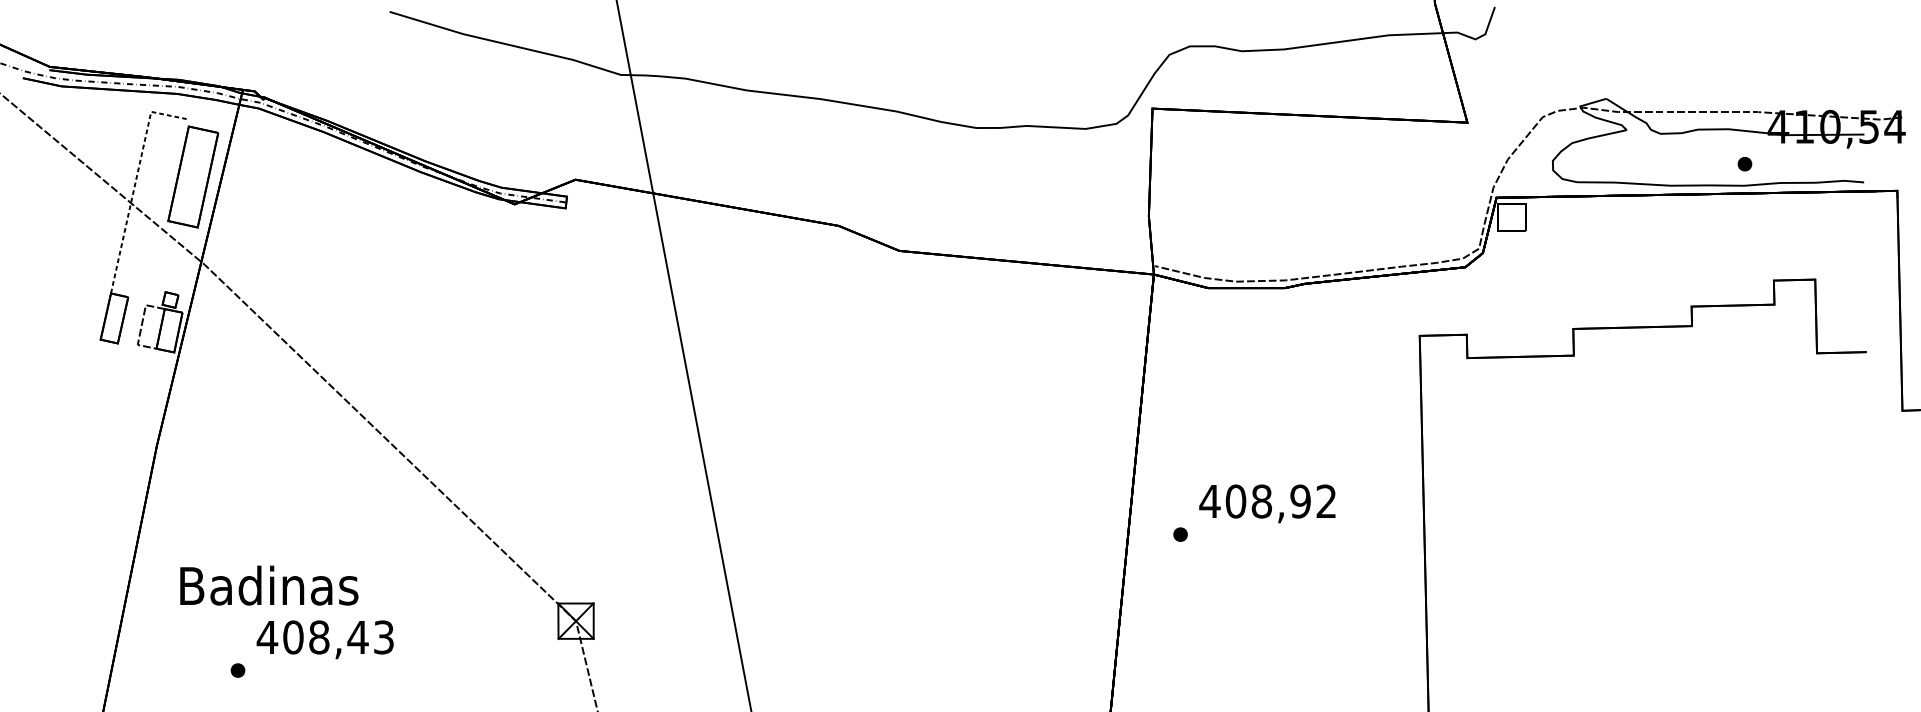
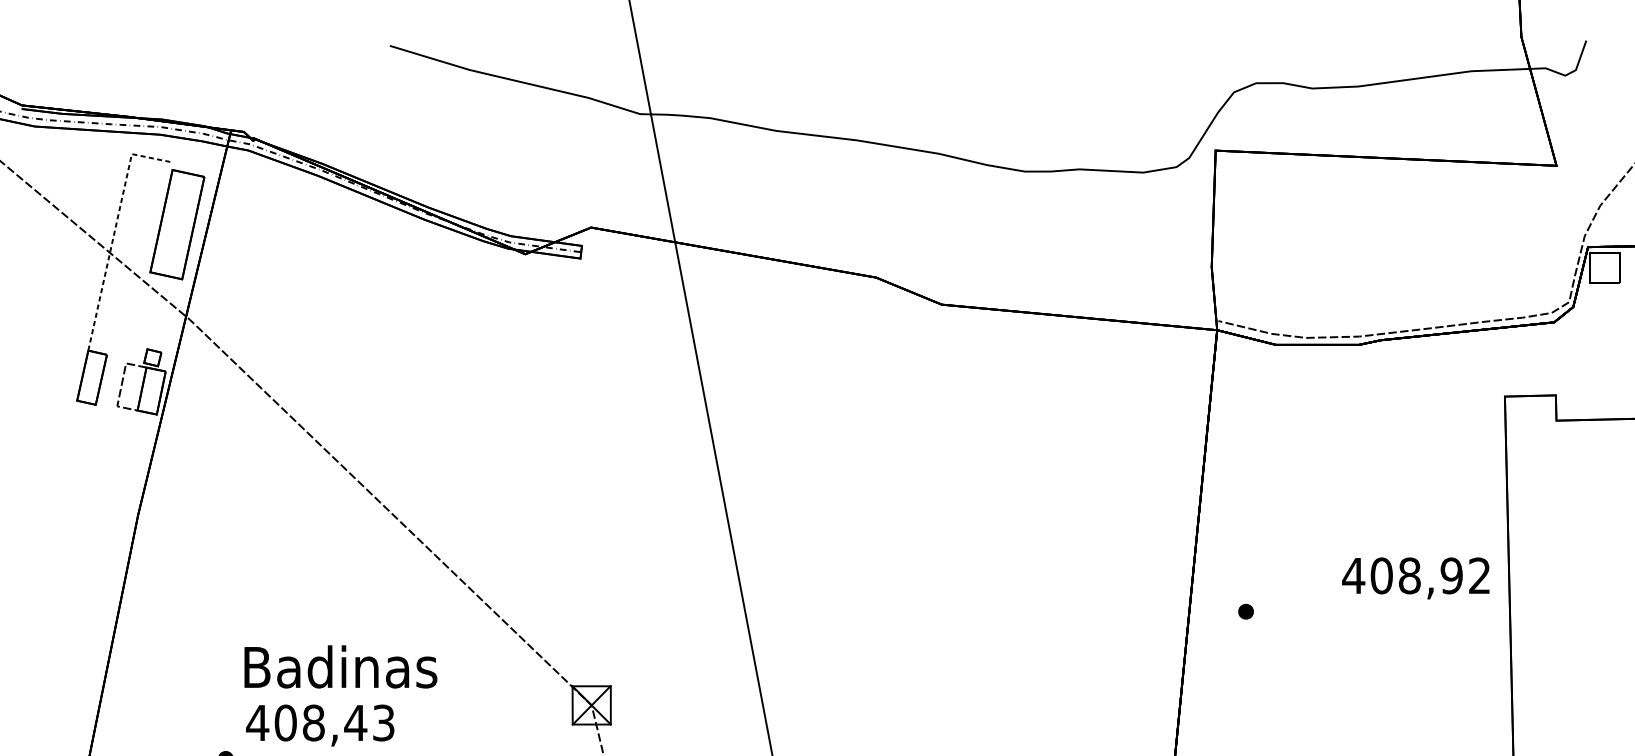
text: (1267, 503) -> (1415, 578), moved
text: (269, 585) -> (341, 666), moved

